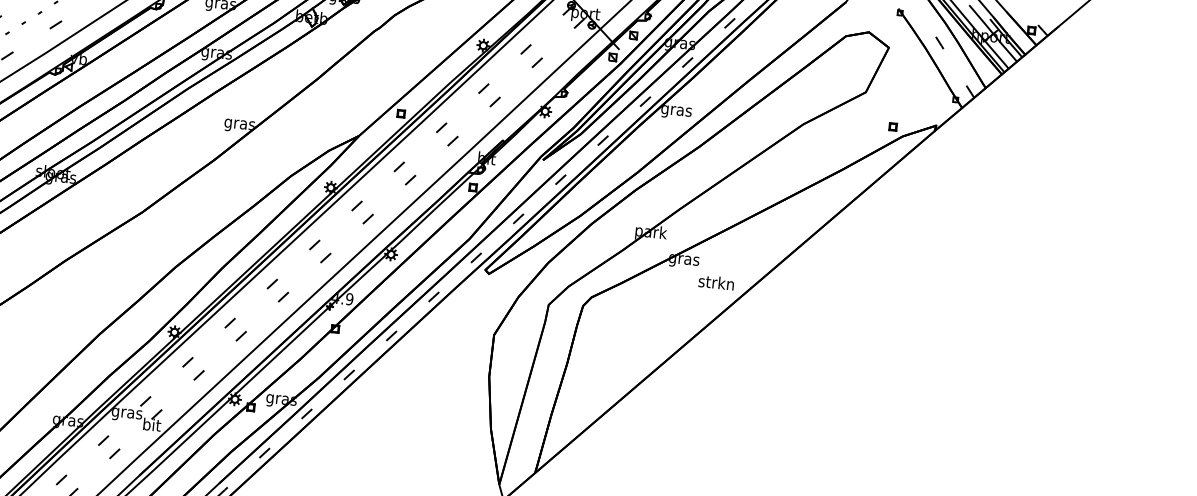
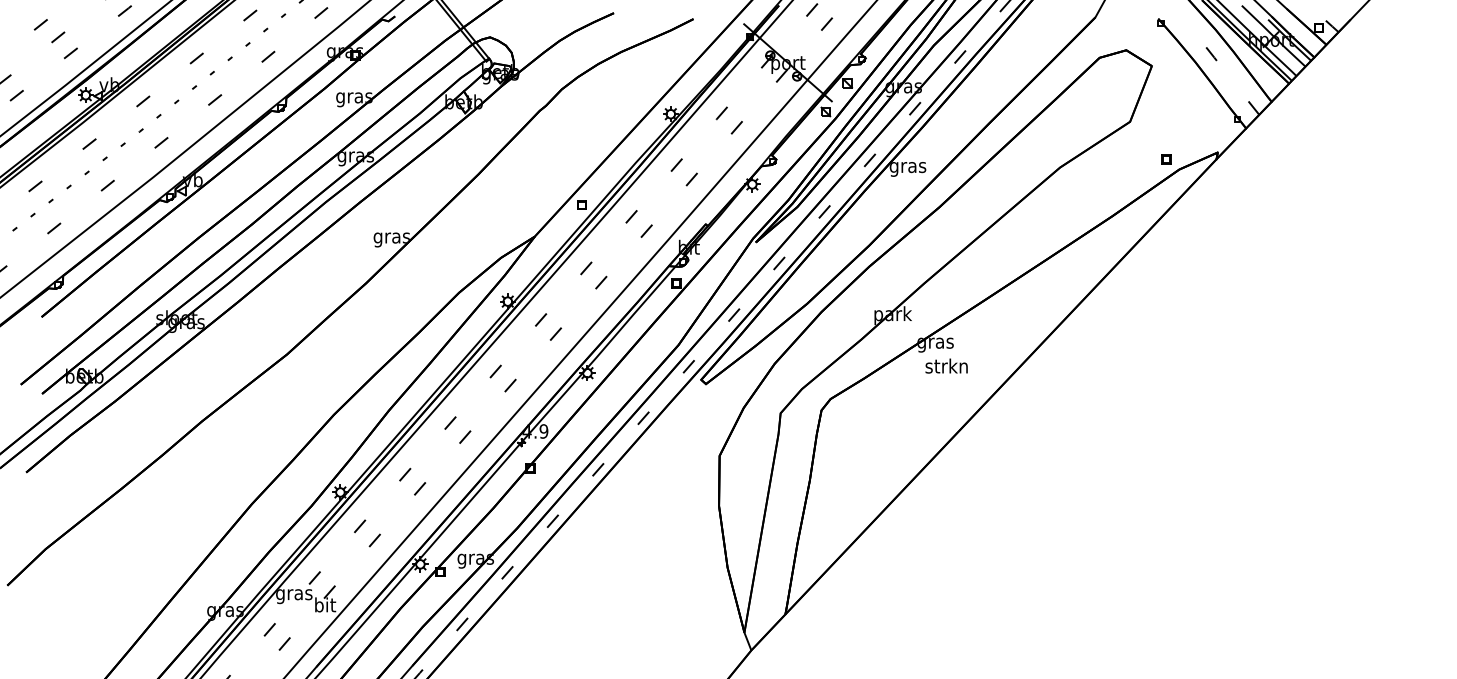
text: (716, 282) -> (946, 365), moved

